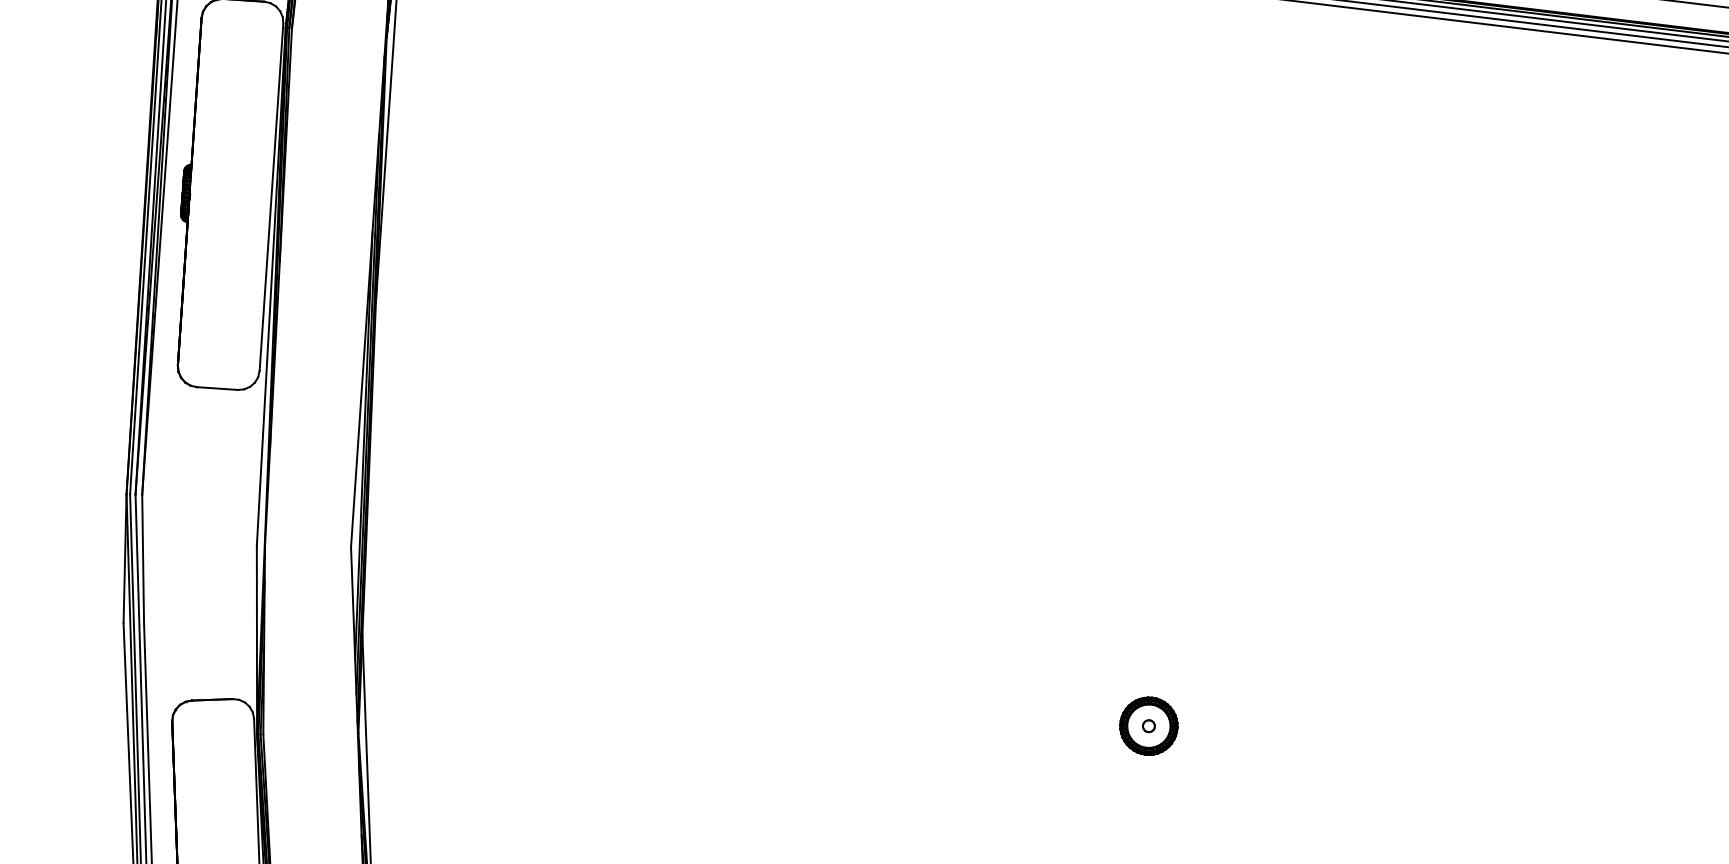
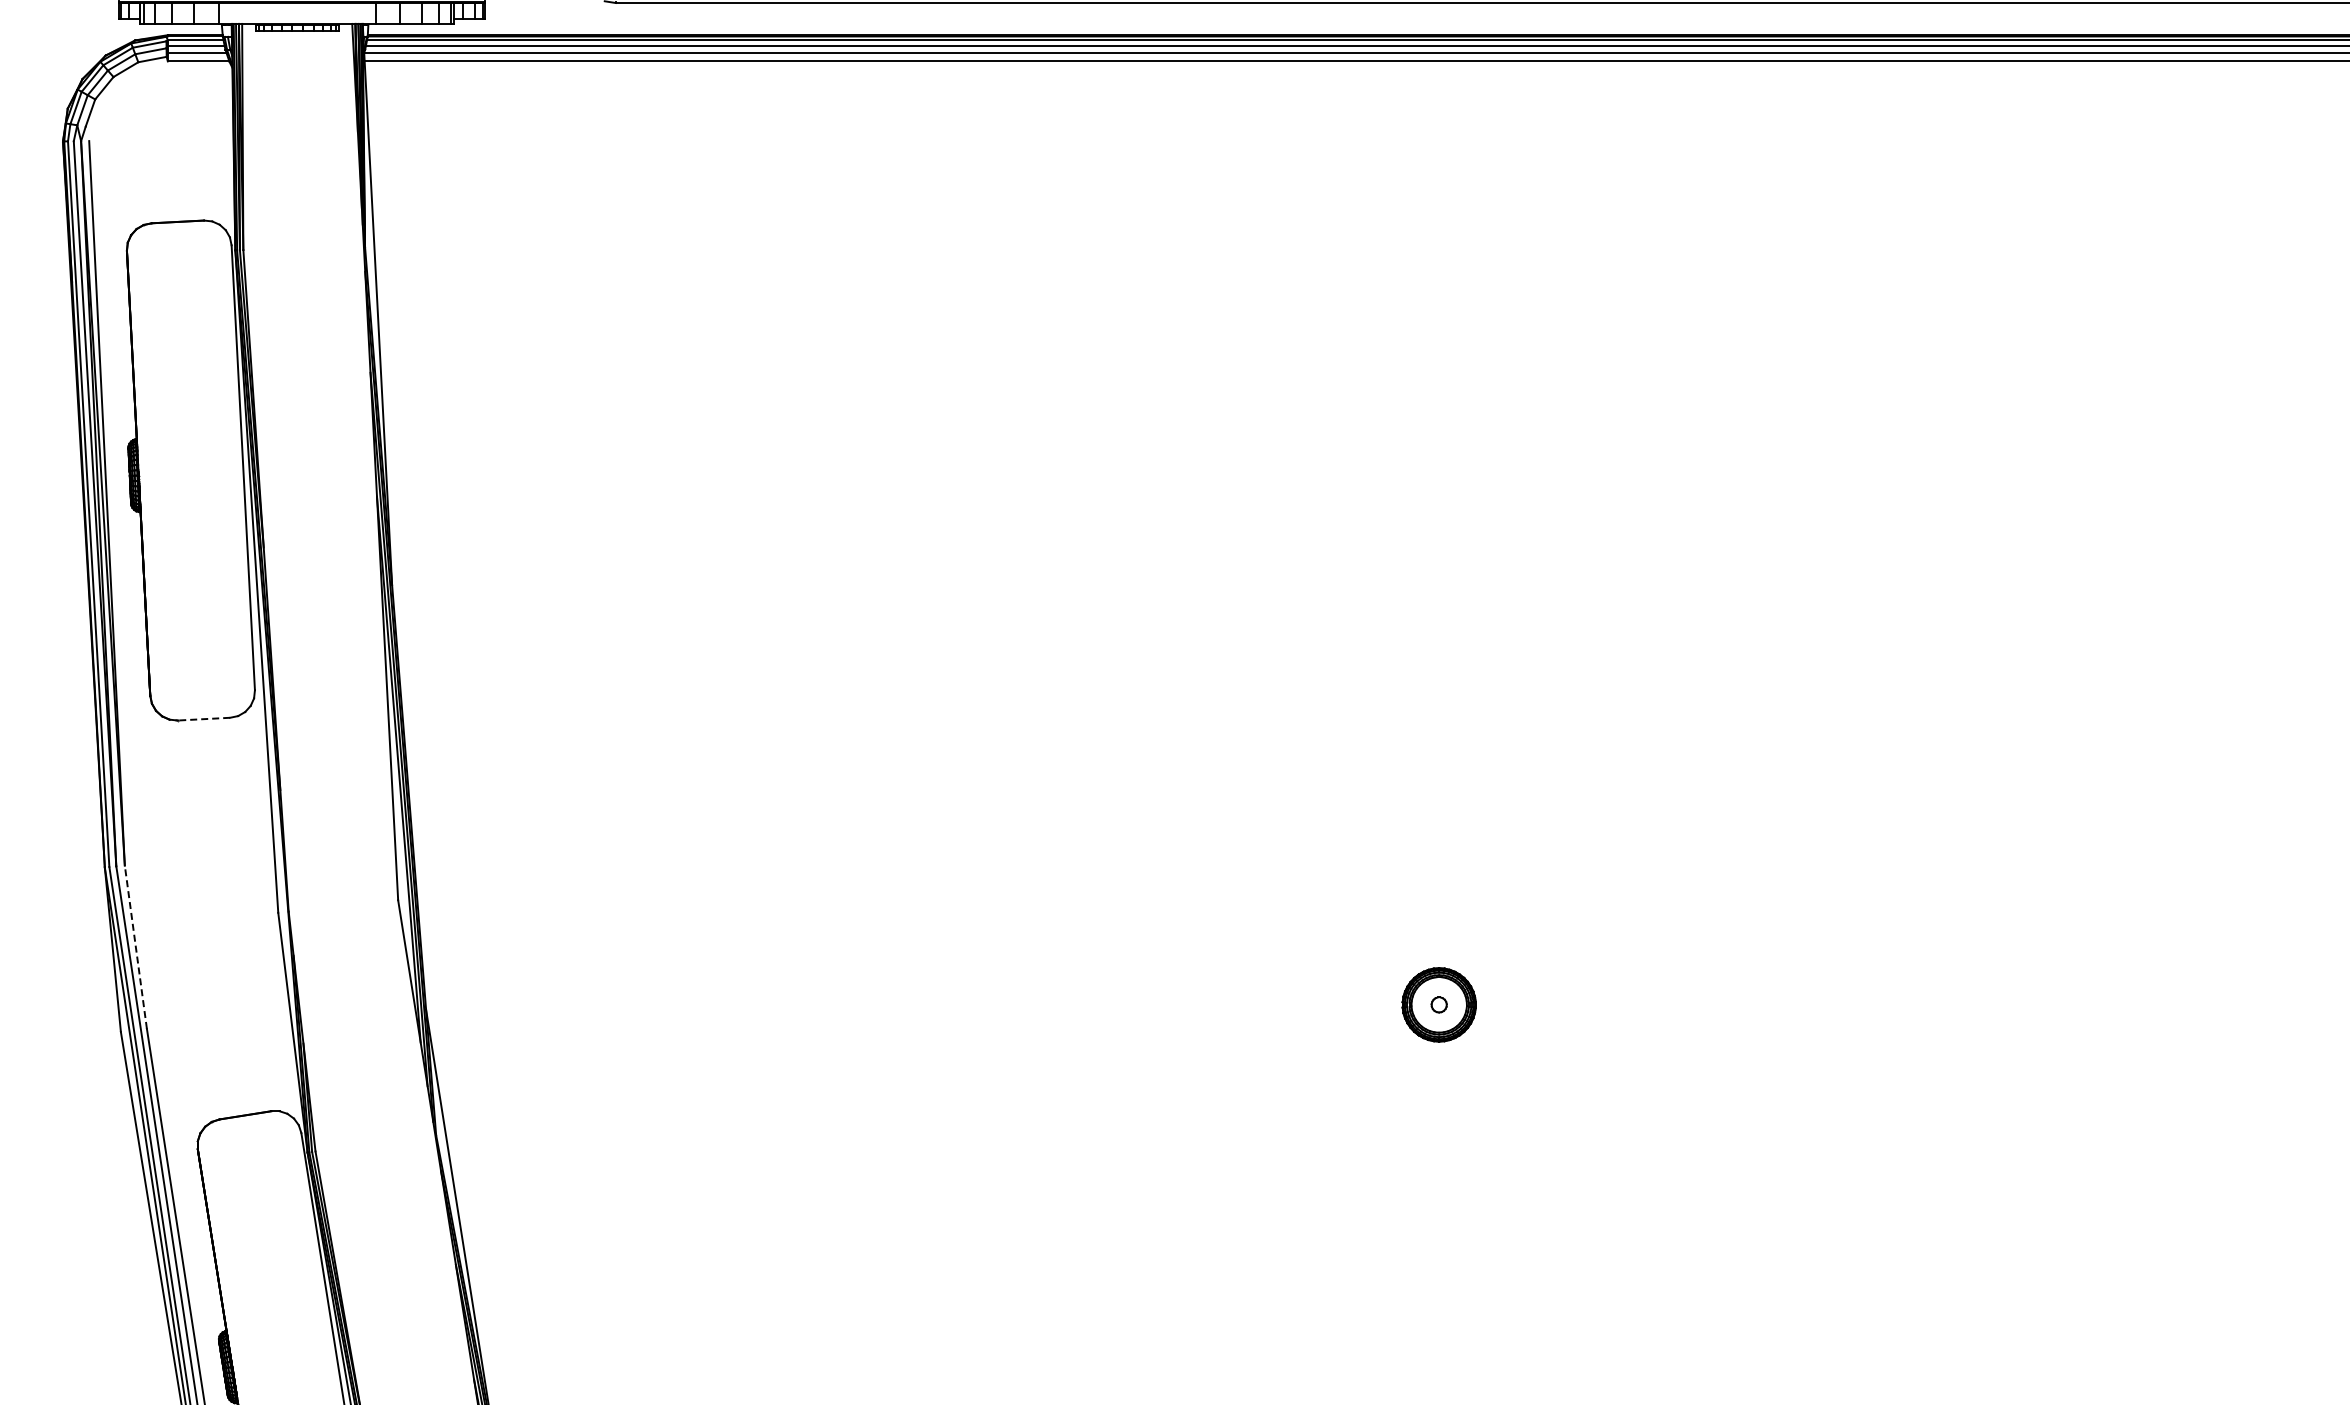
line: (216, 388) -> (203, 719), solid -> dashed
line: (142, 558) -> (135, 946), solid -> dashed

